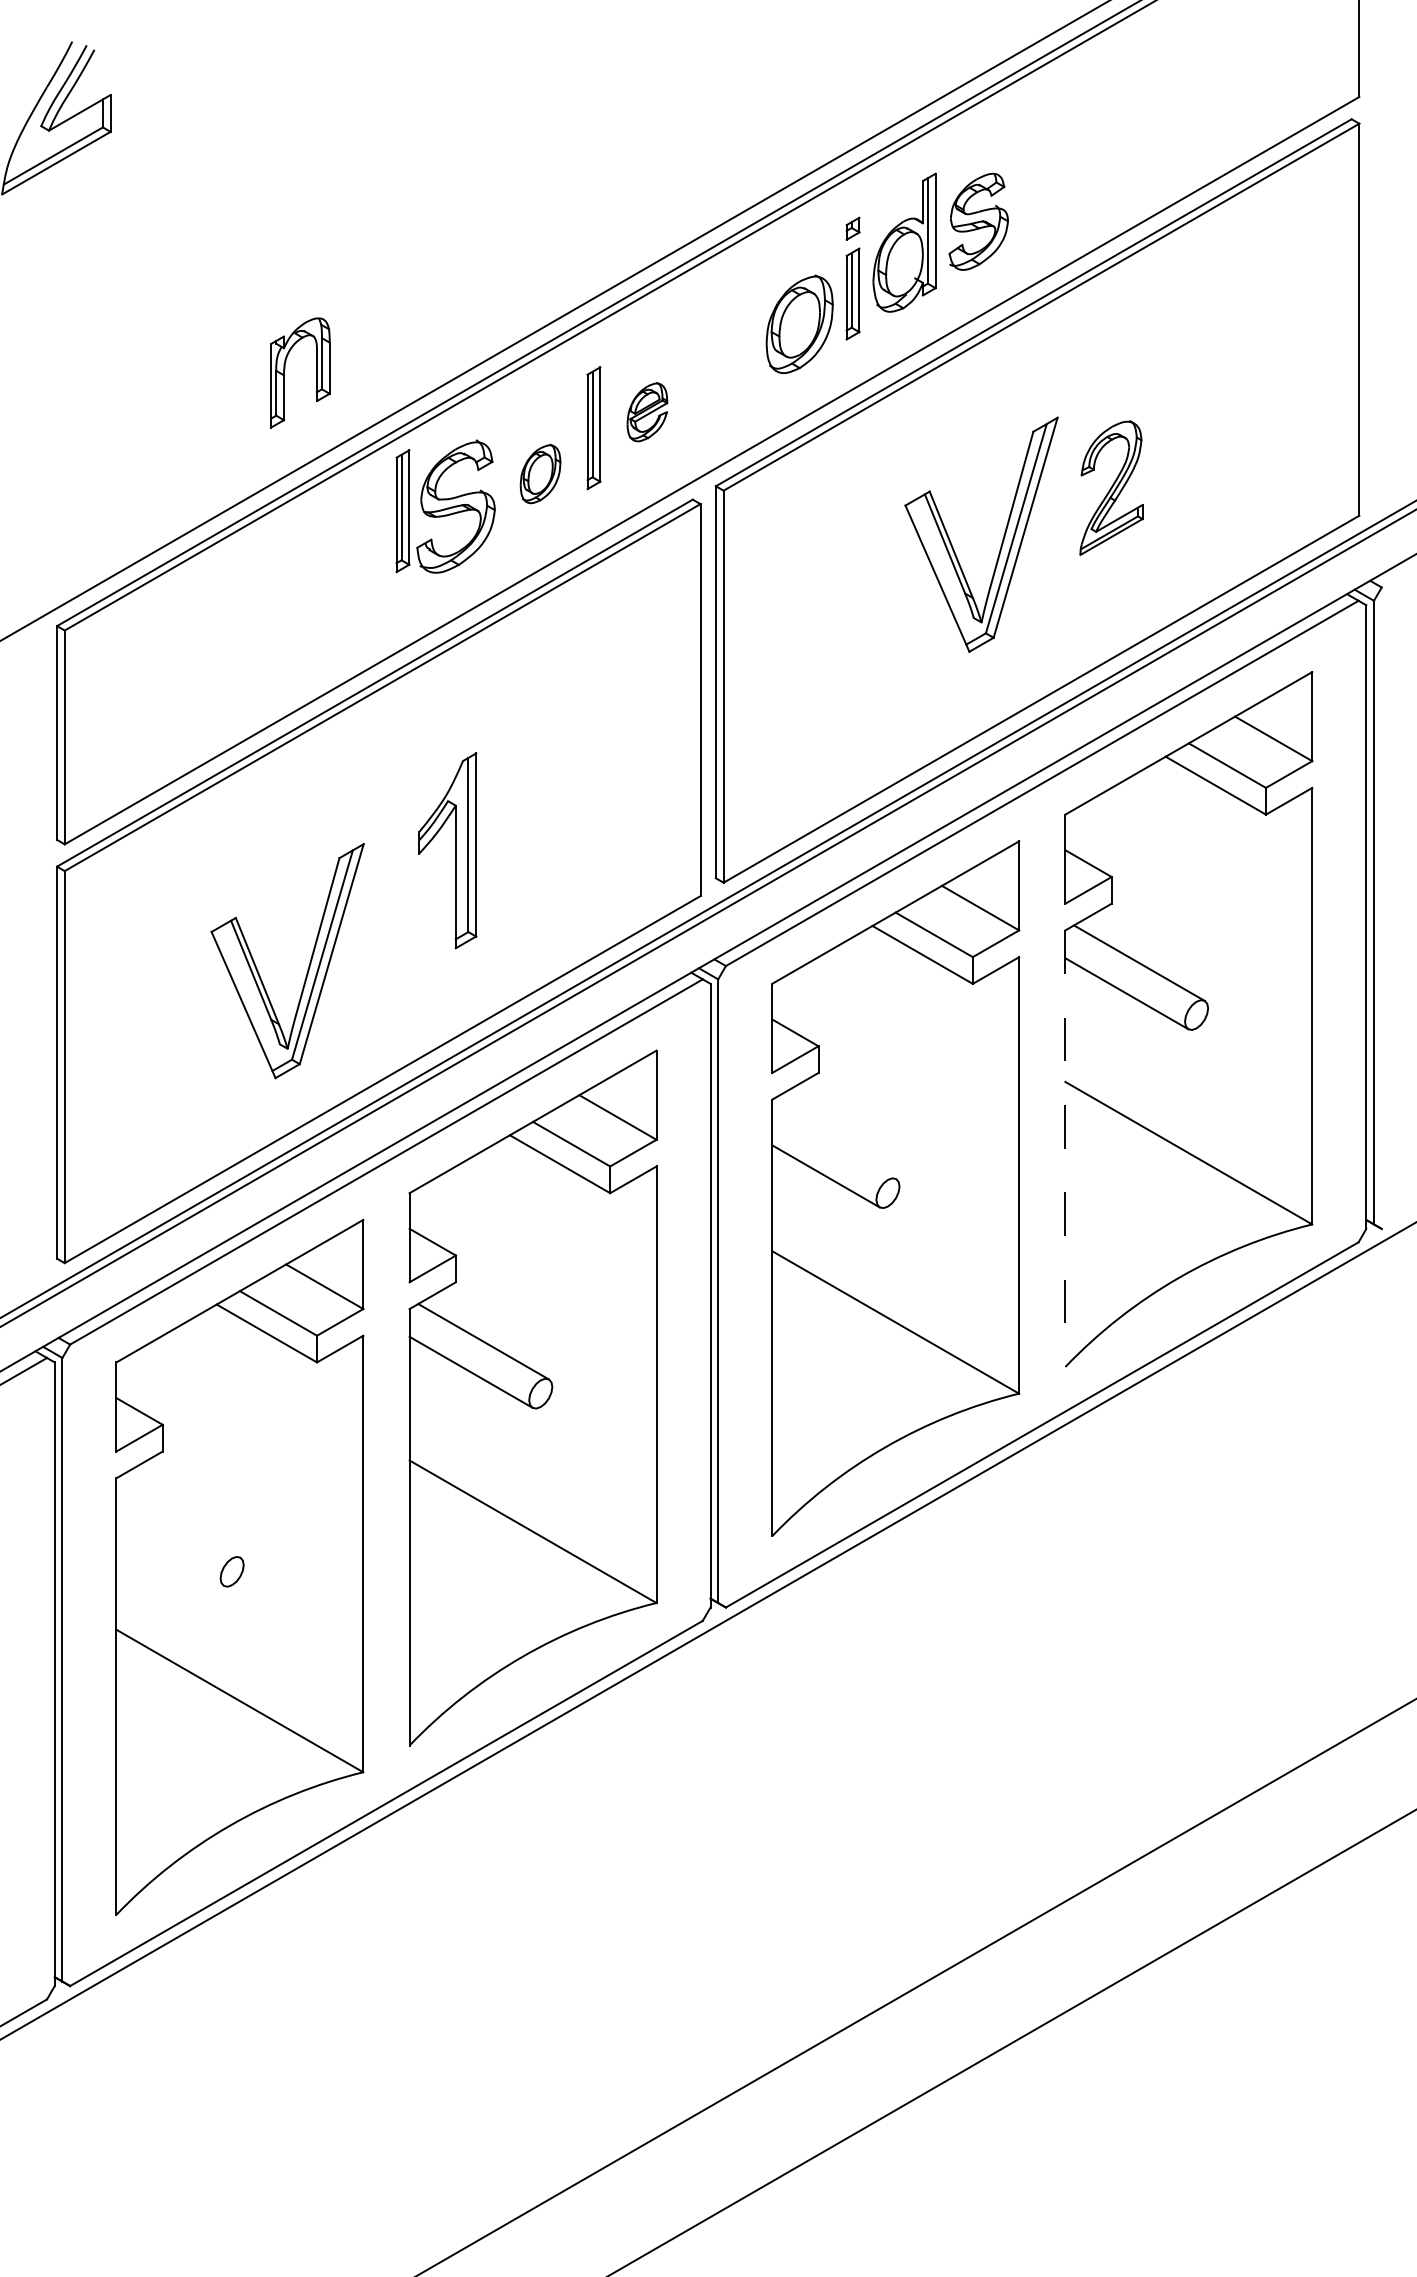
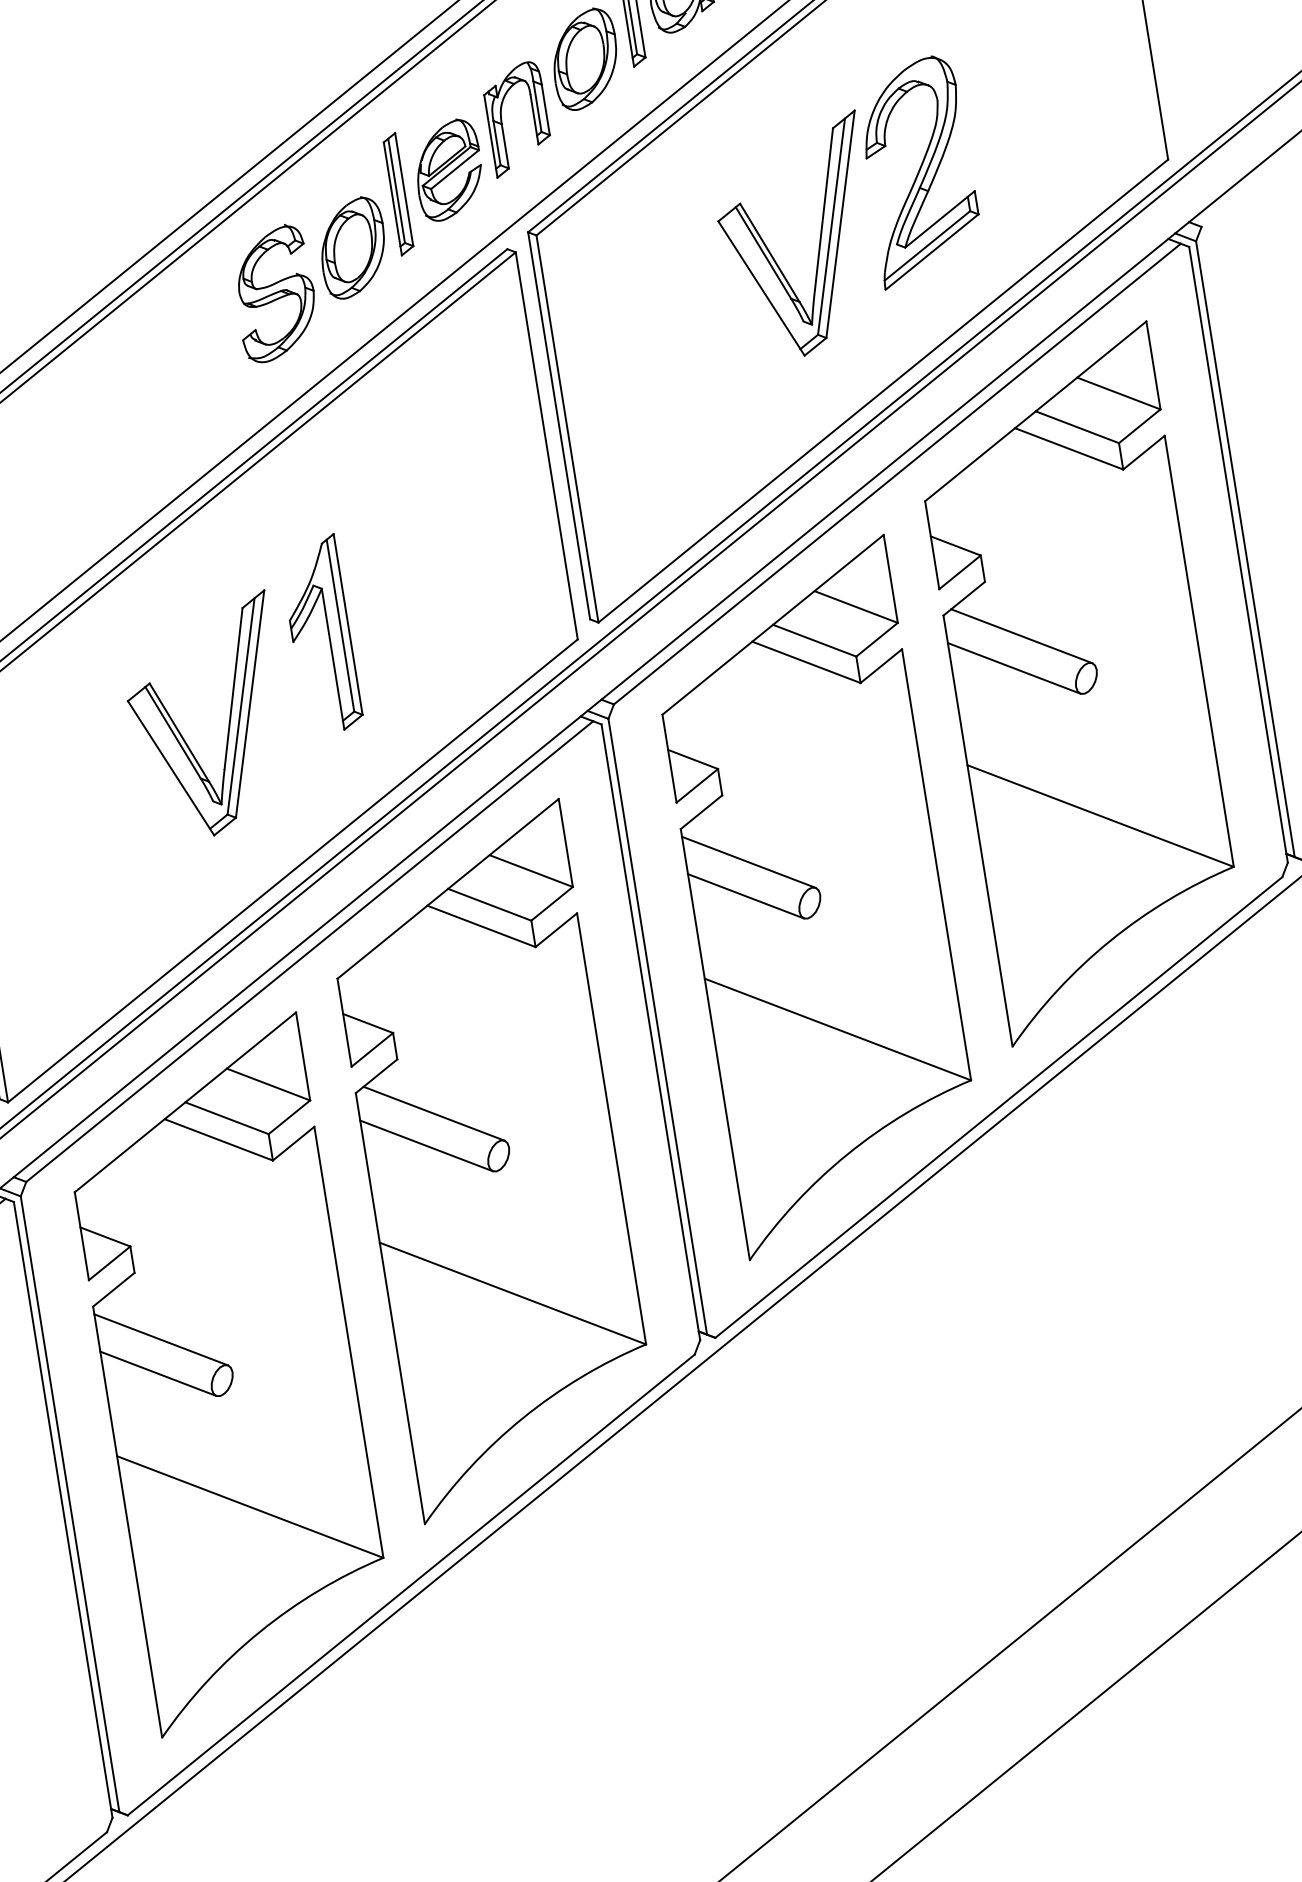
part: (285, 369) -> (502, 118), moved
part: (647, 411) -> (448, 169), size x1.67
part: (540, 473) -> (352, 247), size x1.67
part: (1111, 487) -> (918, 170), size x1.67
part: (402, 511) -> (222, 306), removed
part: (308, 965) -> (228, 718), moved
line: (834, 1143) -> (749, 862), added
line: (1065, 1149) -> (978, 831), dashed -> solid
line: (178, 1521) -> (161, 1339), added
line: (170, 1554) -> (158, 1373), added

